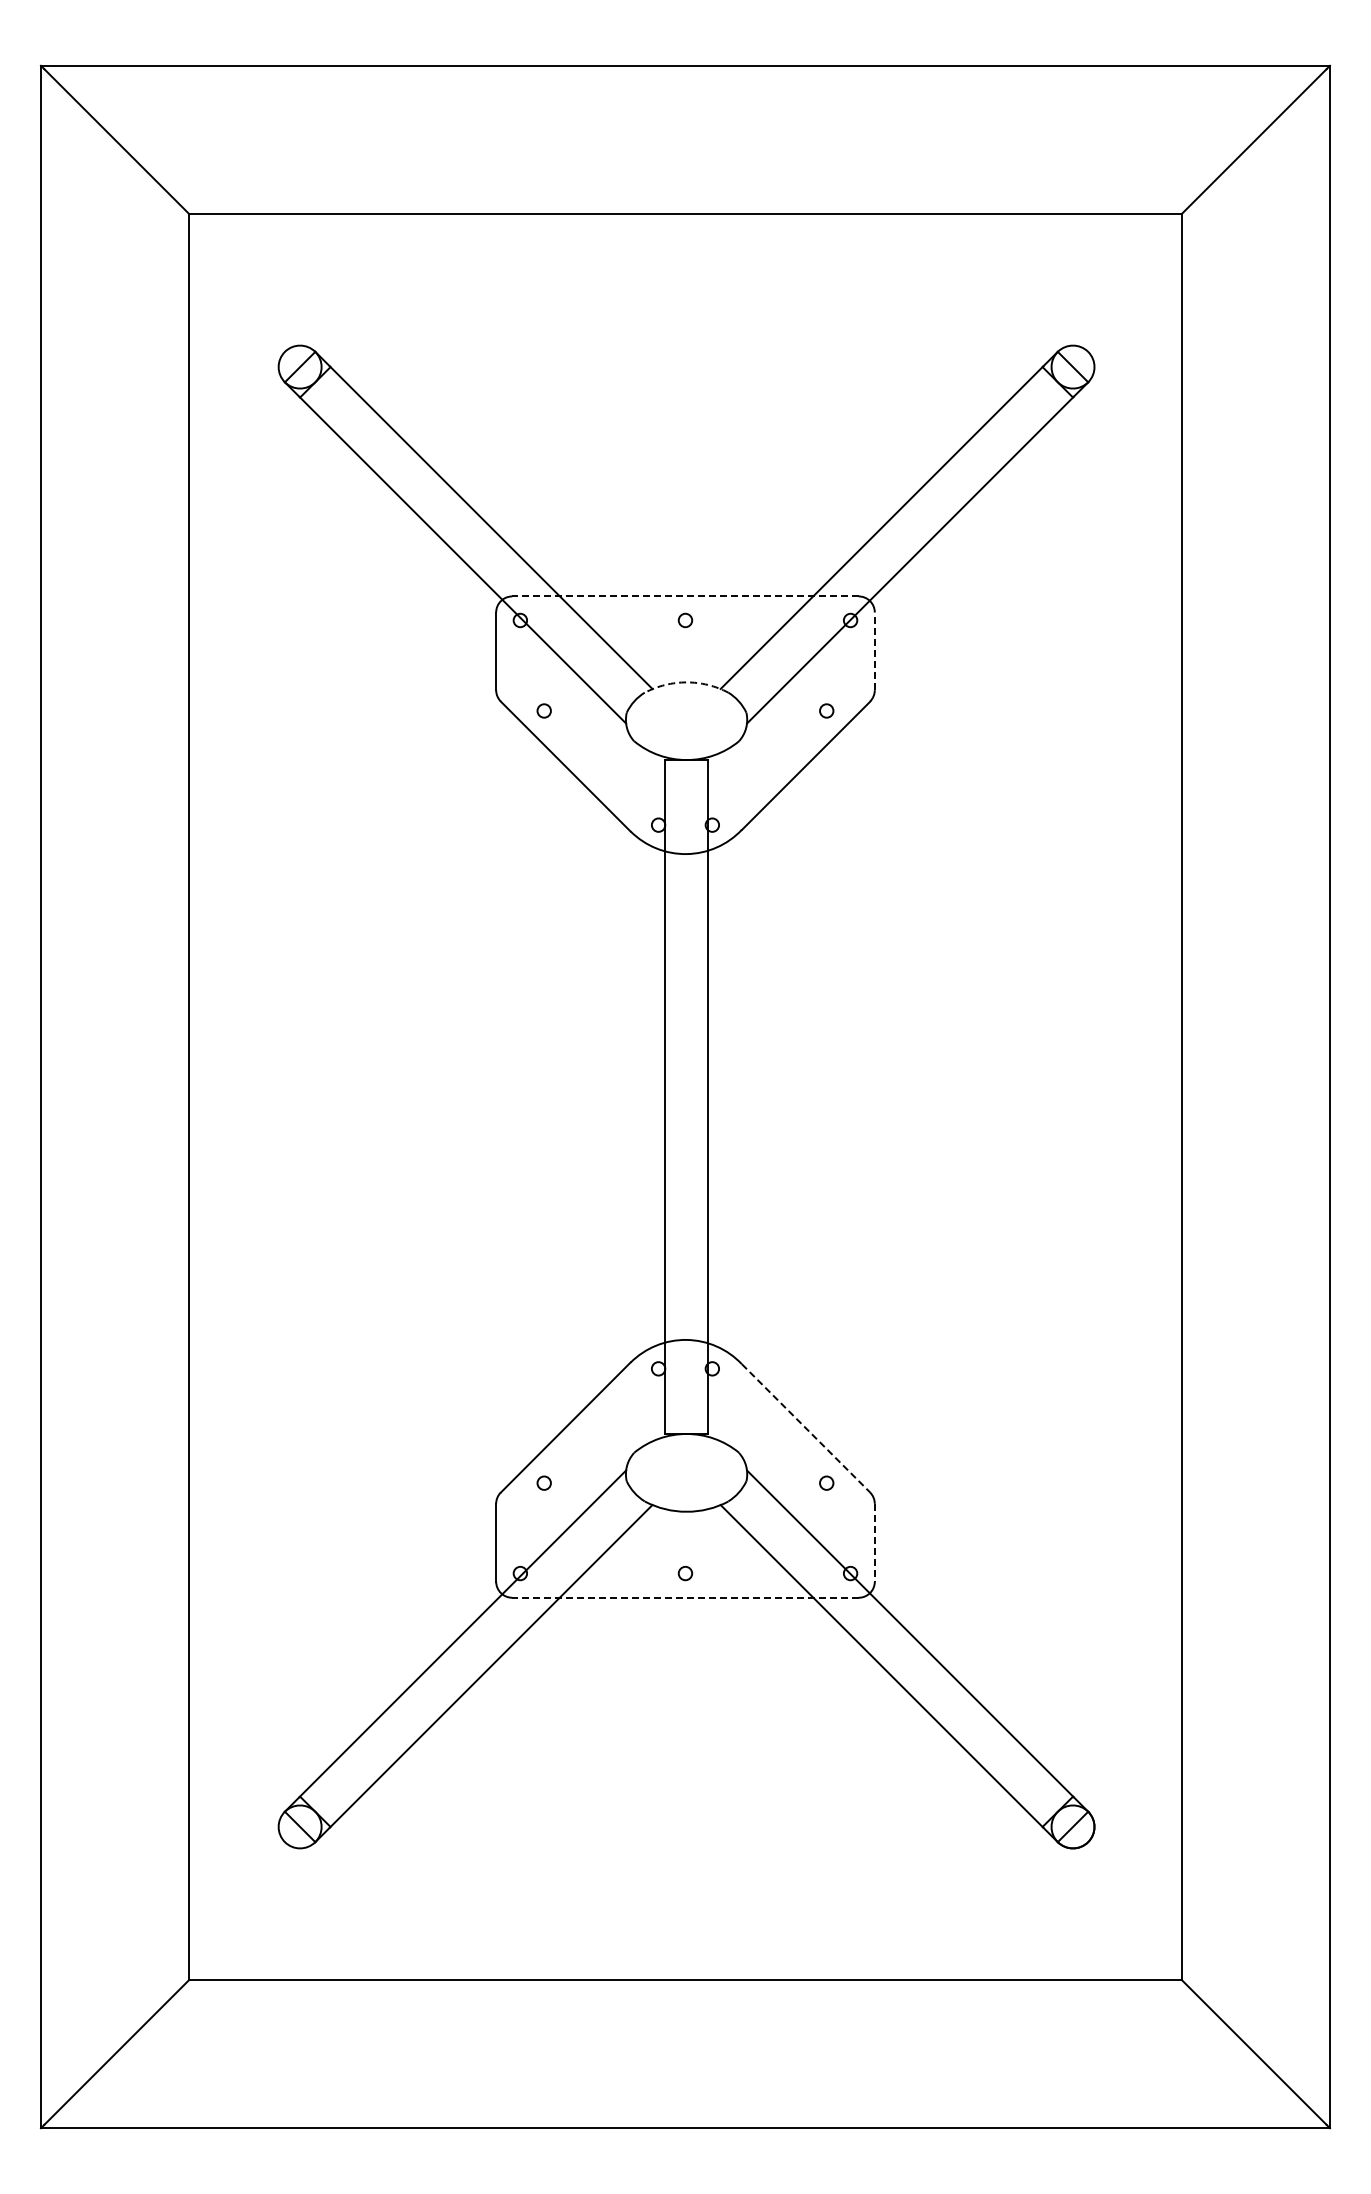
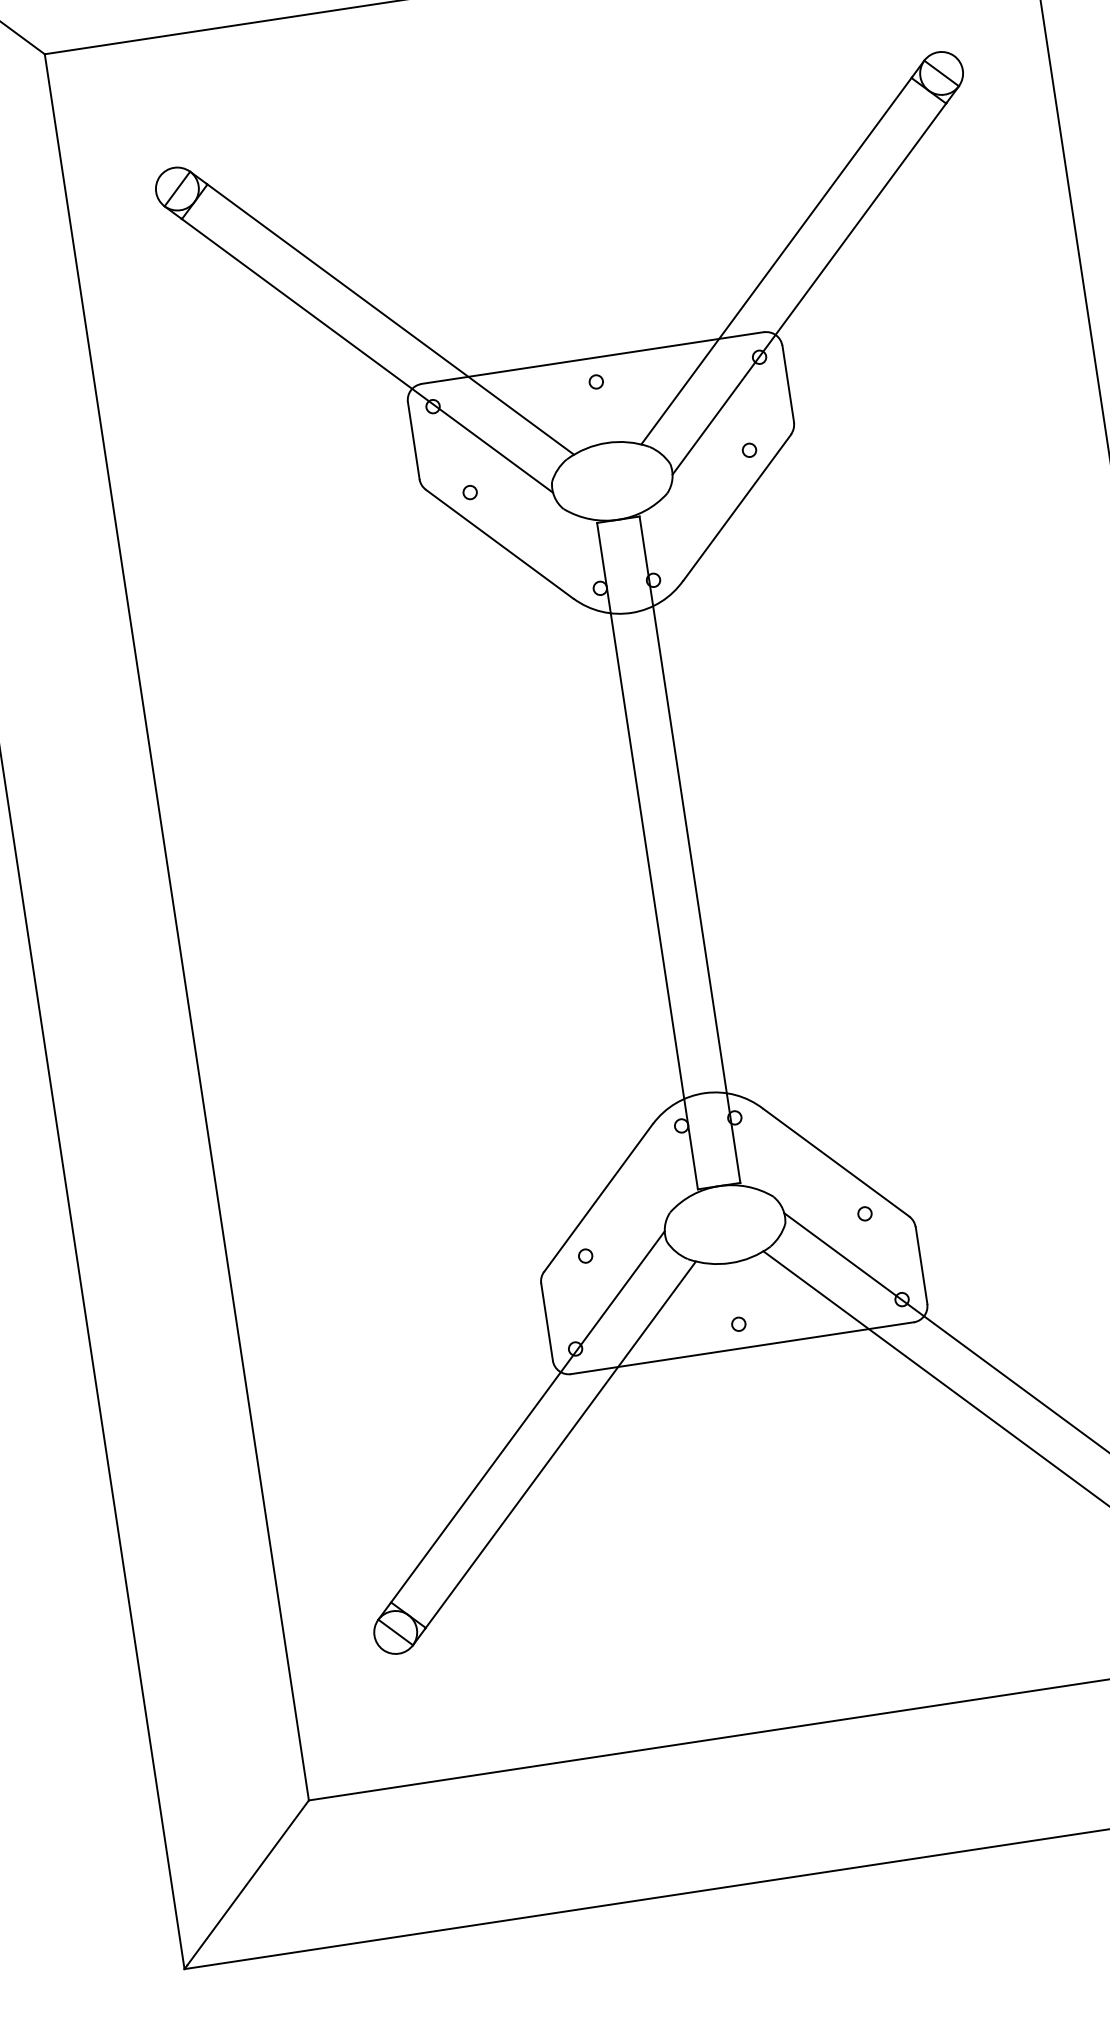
line: (684, 596) -> (591, 358), dashed -> solid
line: (874, 651) -> (787, 384), dashed -> solid
arc: (686, 682) -> (606, 443), dashed -> solid
line: (806, 1428) -> (836, 1162), dashed -> solid
line: (874, 1542) -> (921, 1265), dashed -> solid
line: (684, 1597) -> (741, 1348), dashed -> solid

